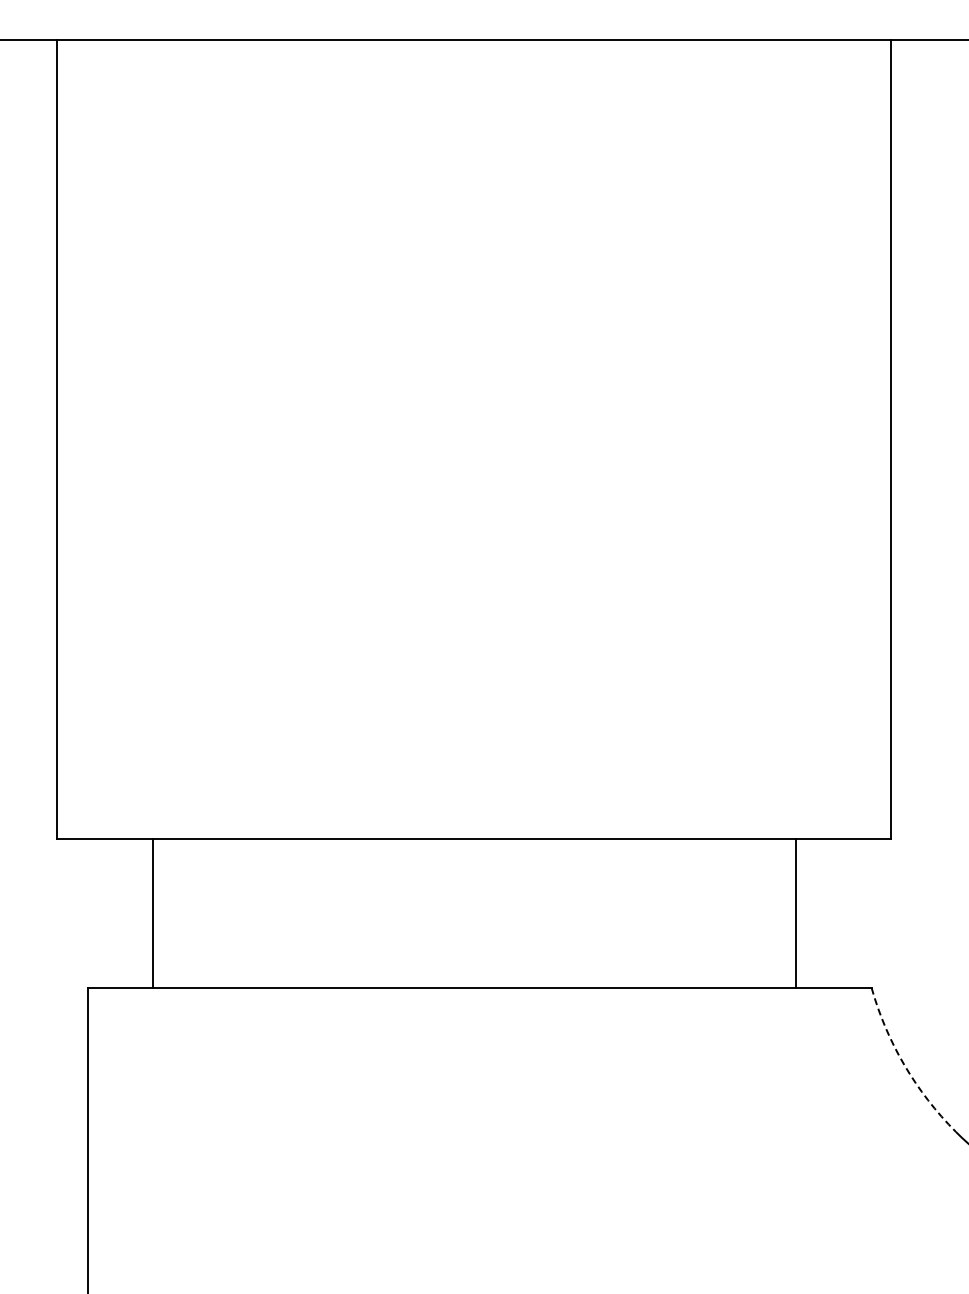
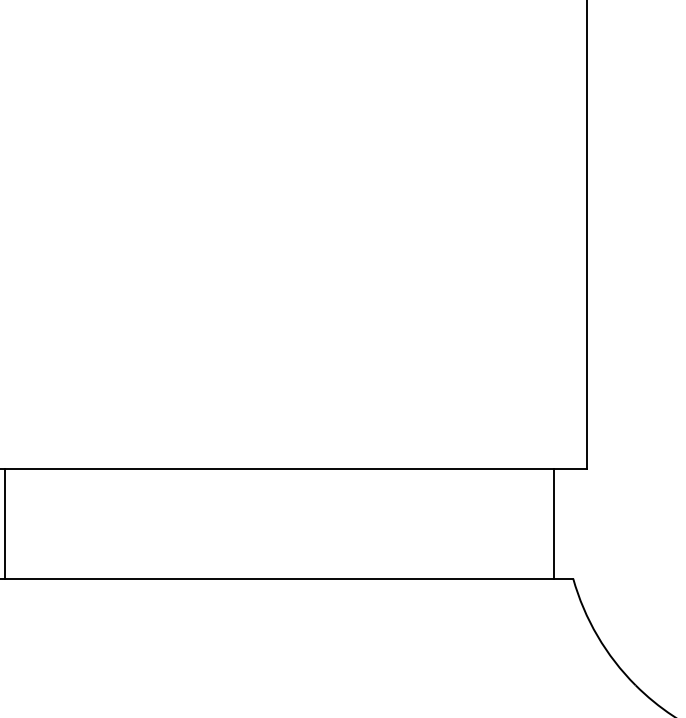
line: (152, 913) -> (4, 523), moved
line: (795, 913) -> (554, 523), moved
arc: (904, 1065) -> (597, 636), dashed -> solid

